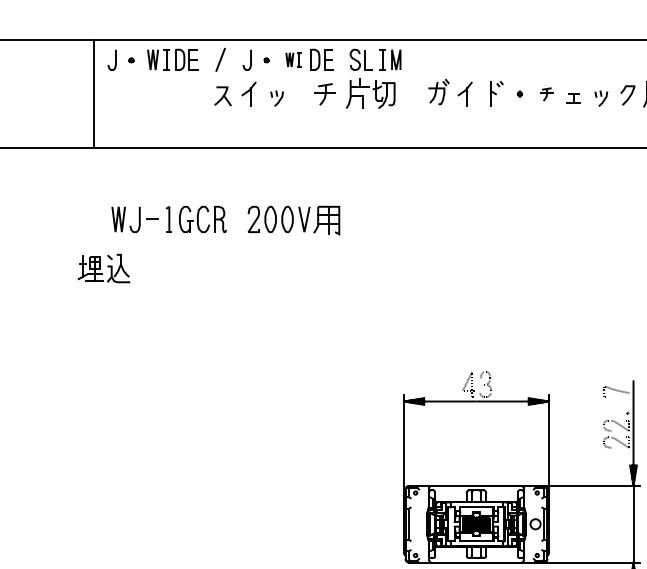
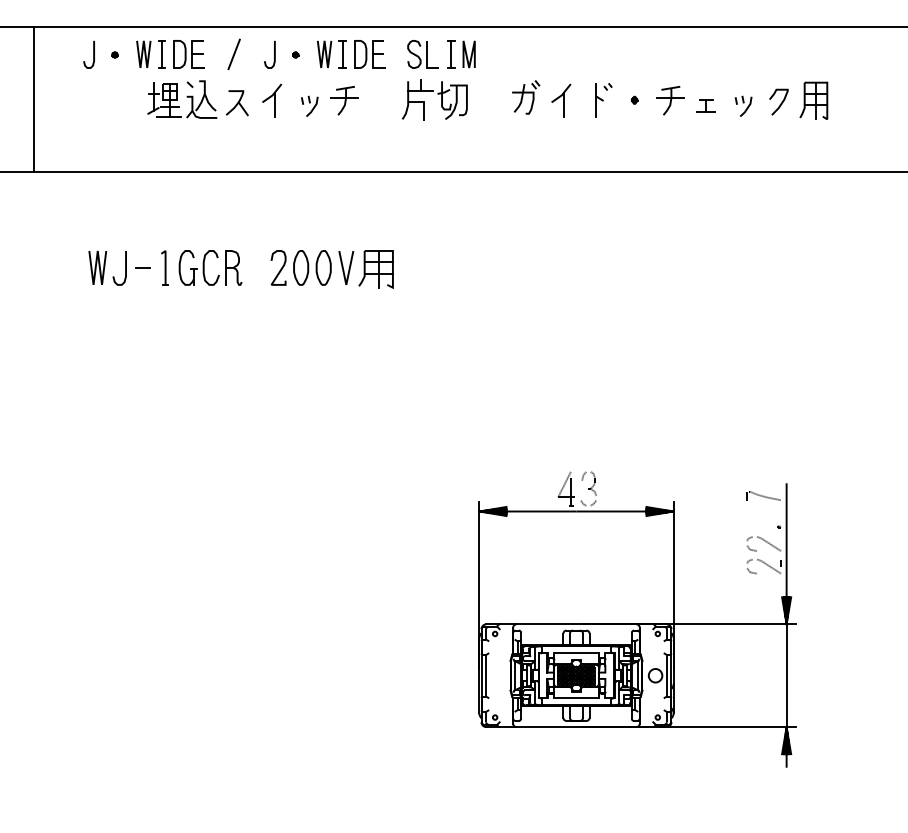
part: (293, 59) -> (331, 54), size x1.43
line: (93, 93) -> (34, 99), moved
part: (324, 94) -> (344, 100), moved
part: (546, 94) -> (670, 100), size x1.67
part: (104, 268) -> (182, 99), moved

